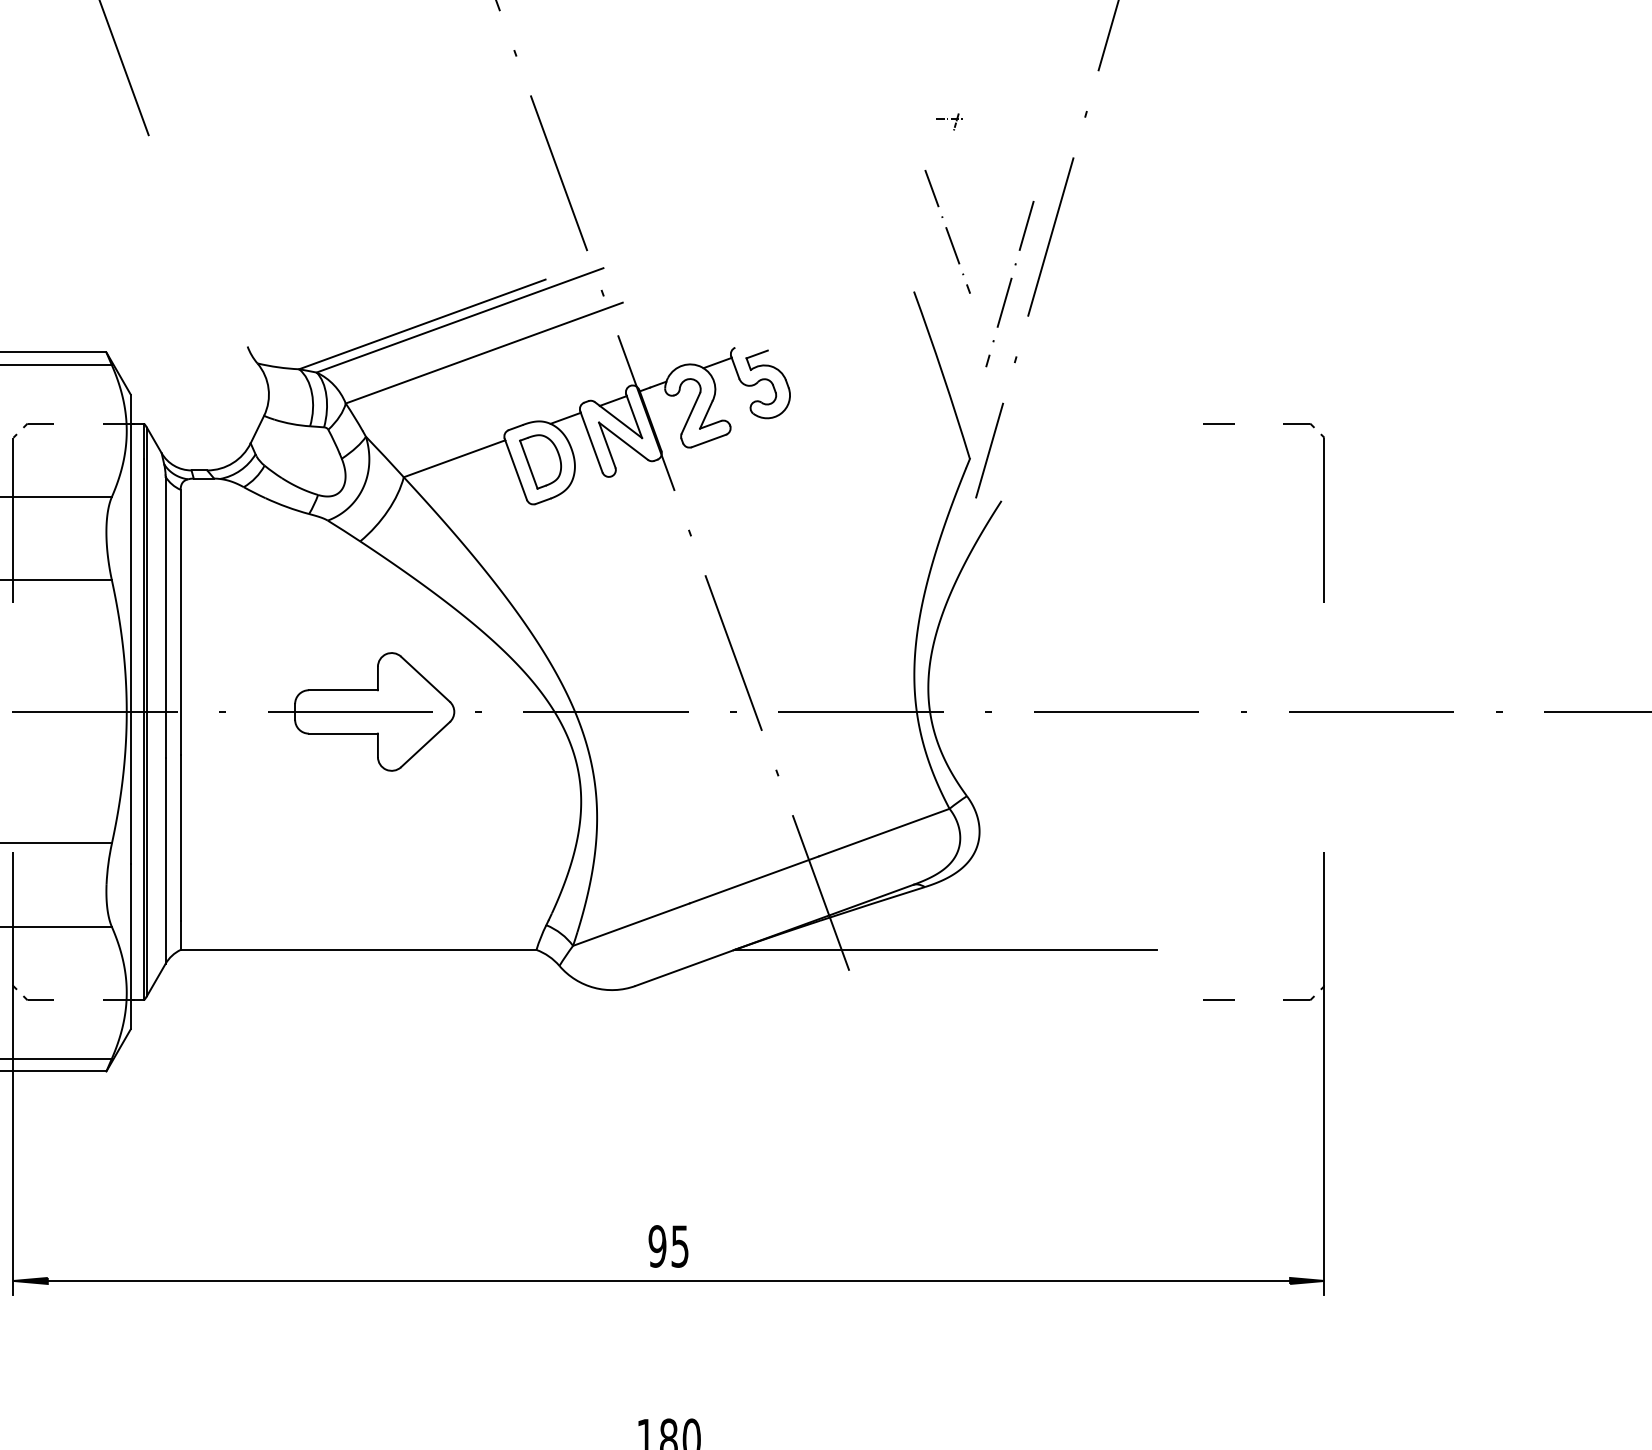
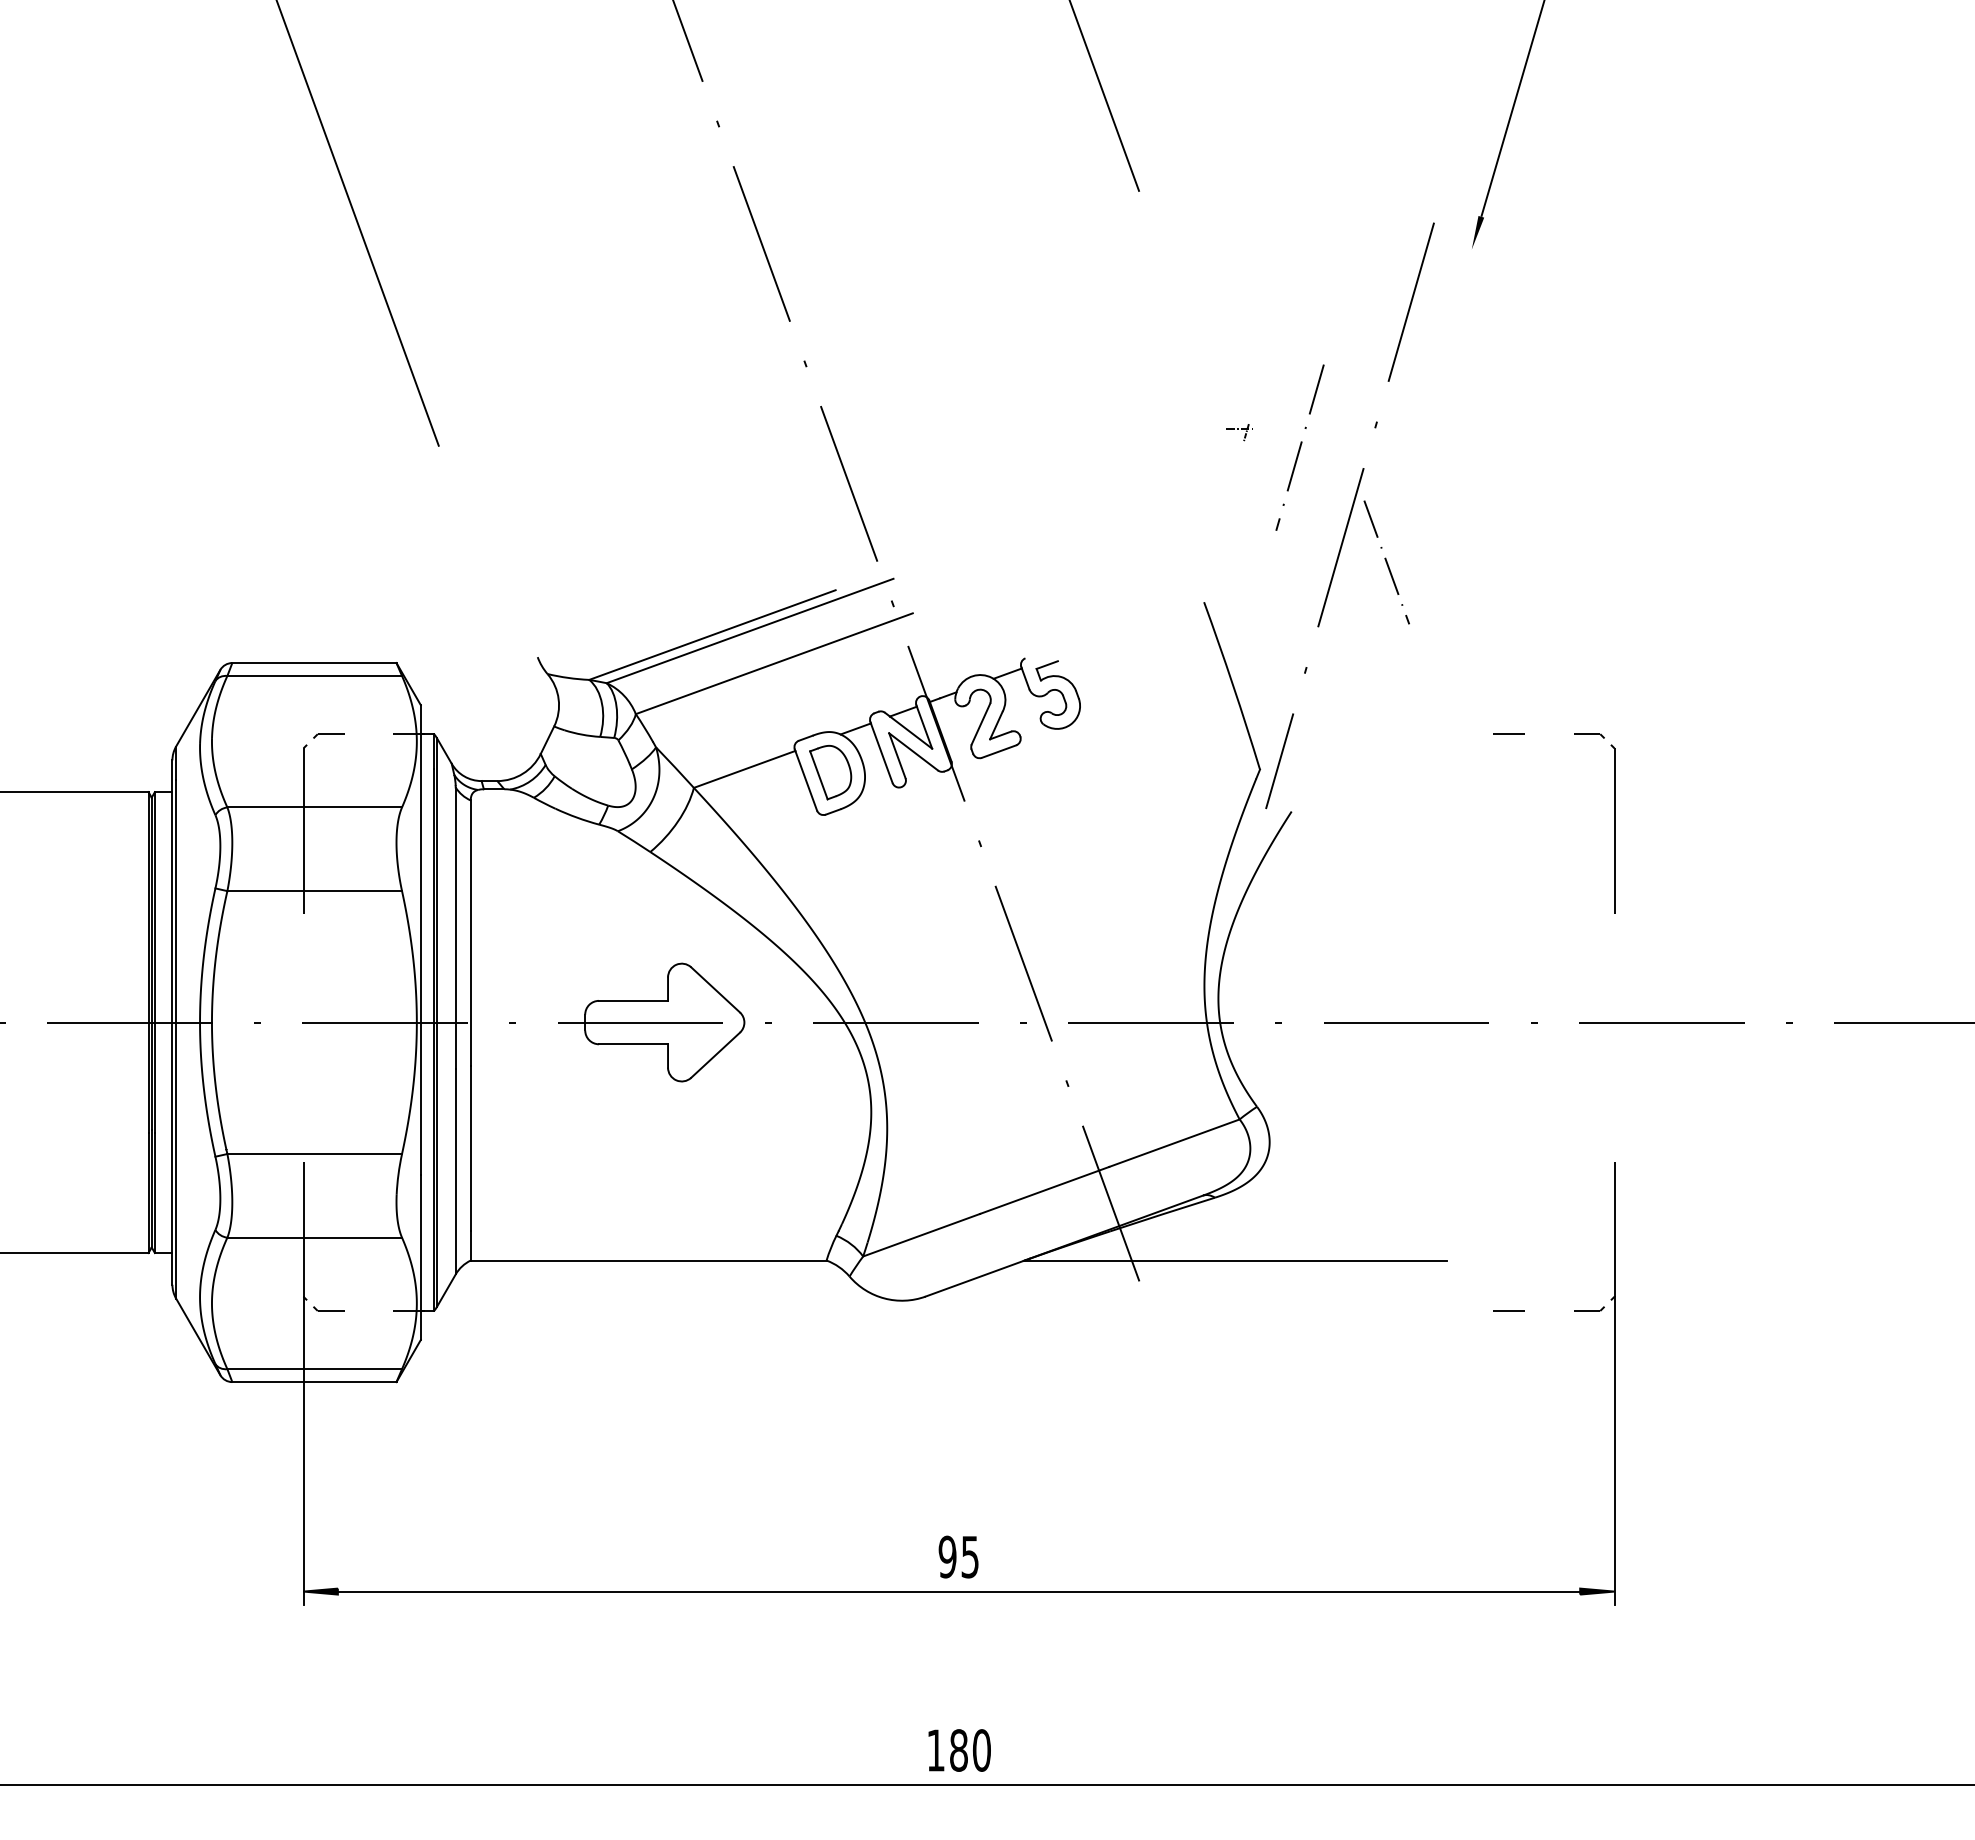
line: (947, 231) -> (1386, 562), moved
line: (1009, 283) -> (1299, 447), moved

